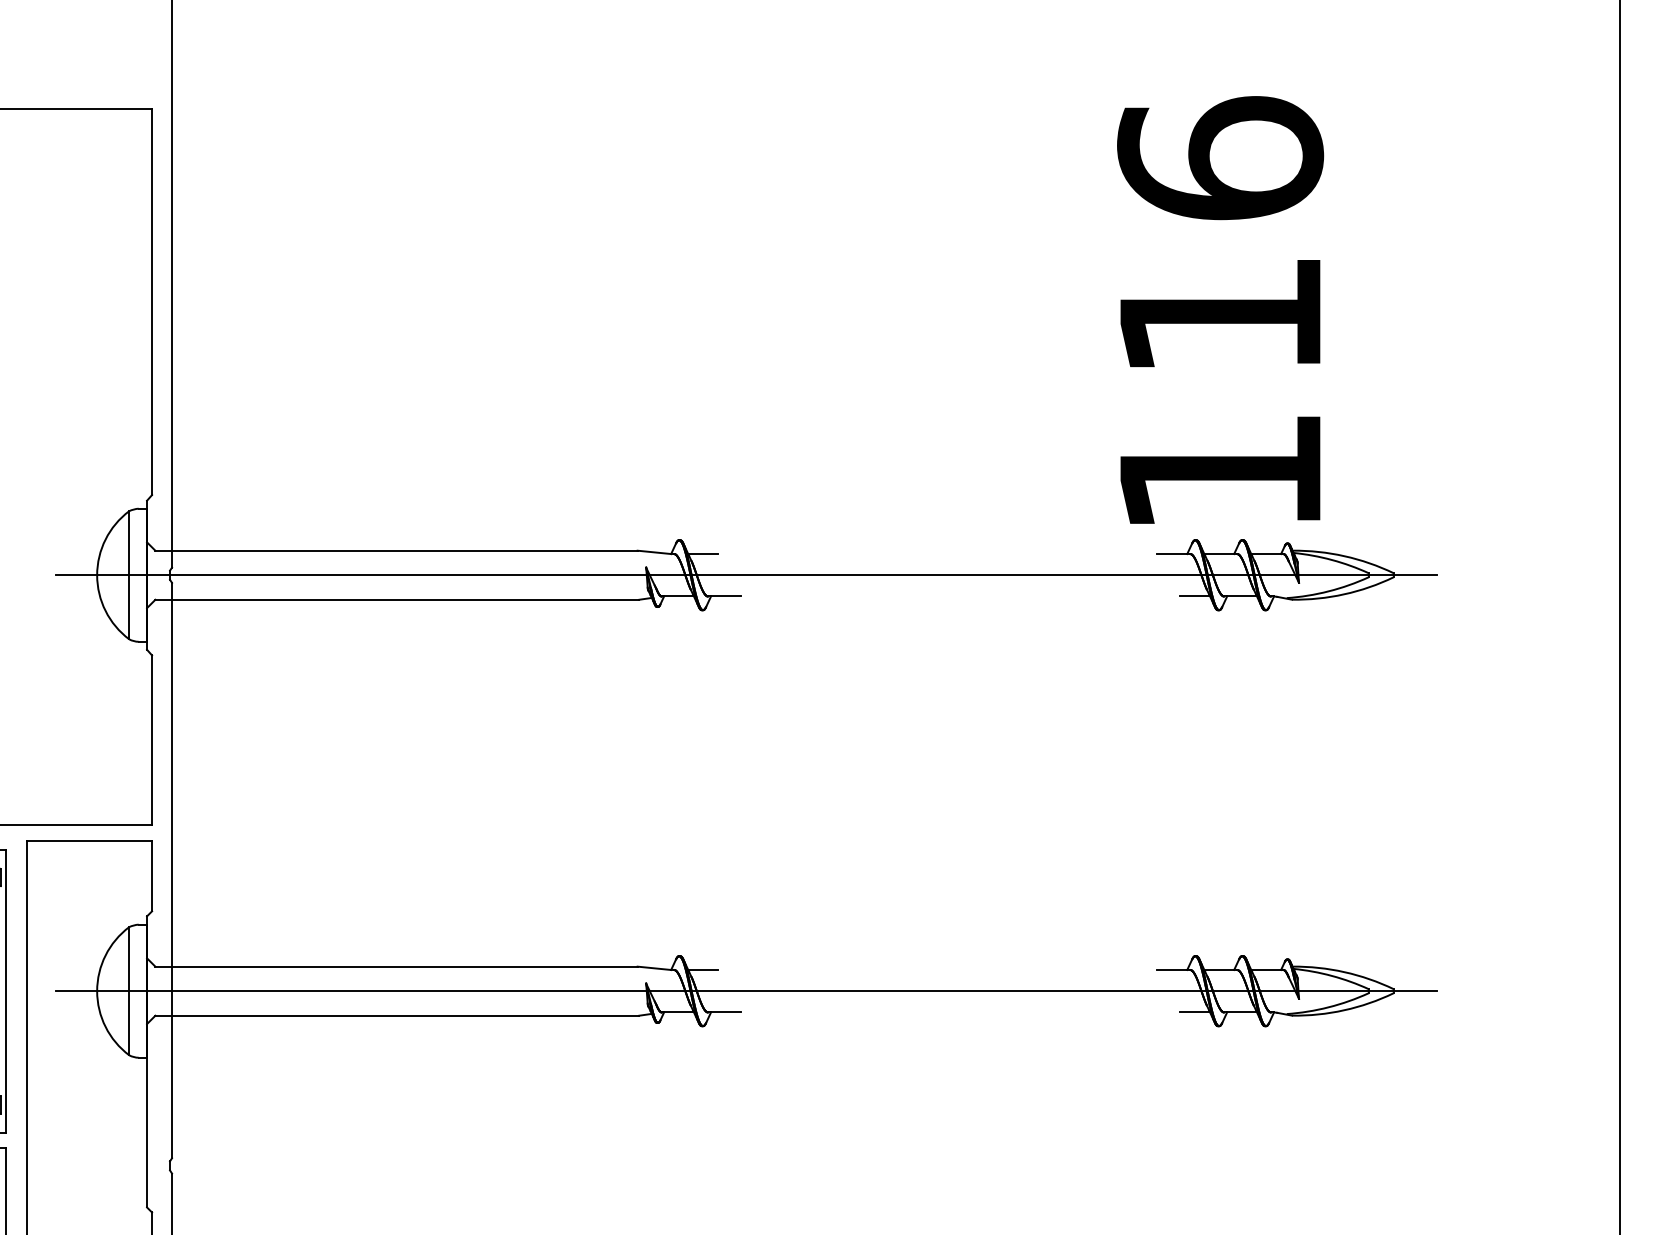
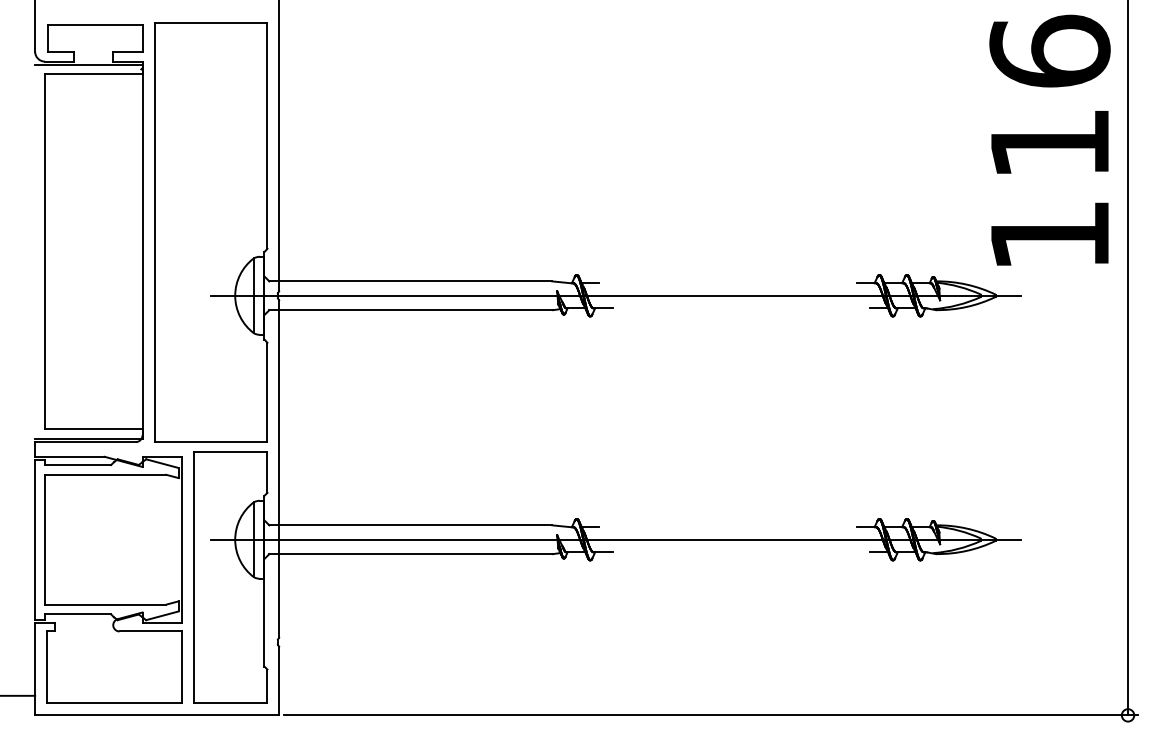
text: (1219, 308) -> (1049, 139), moved

